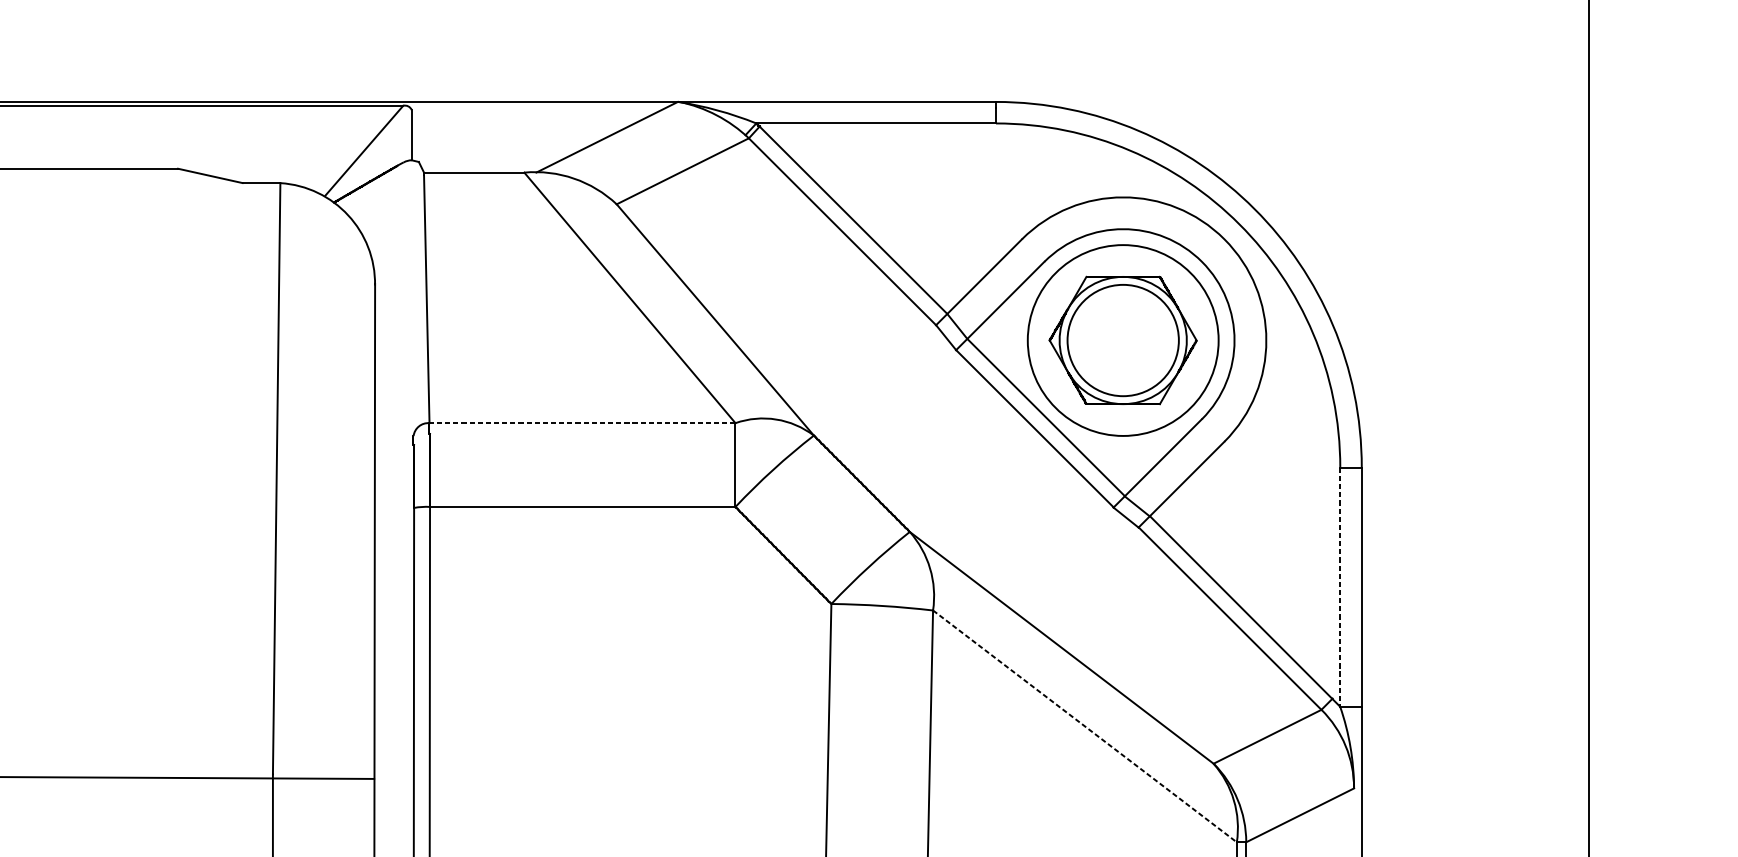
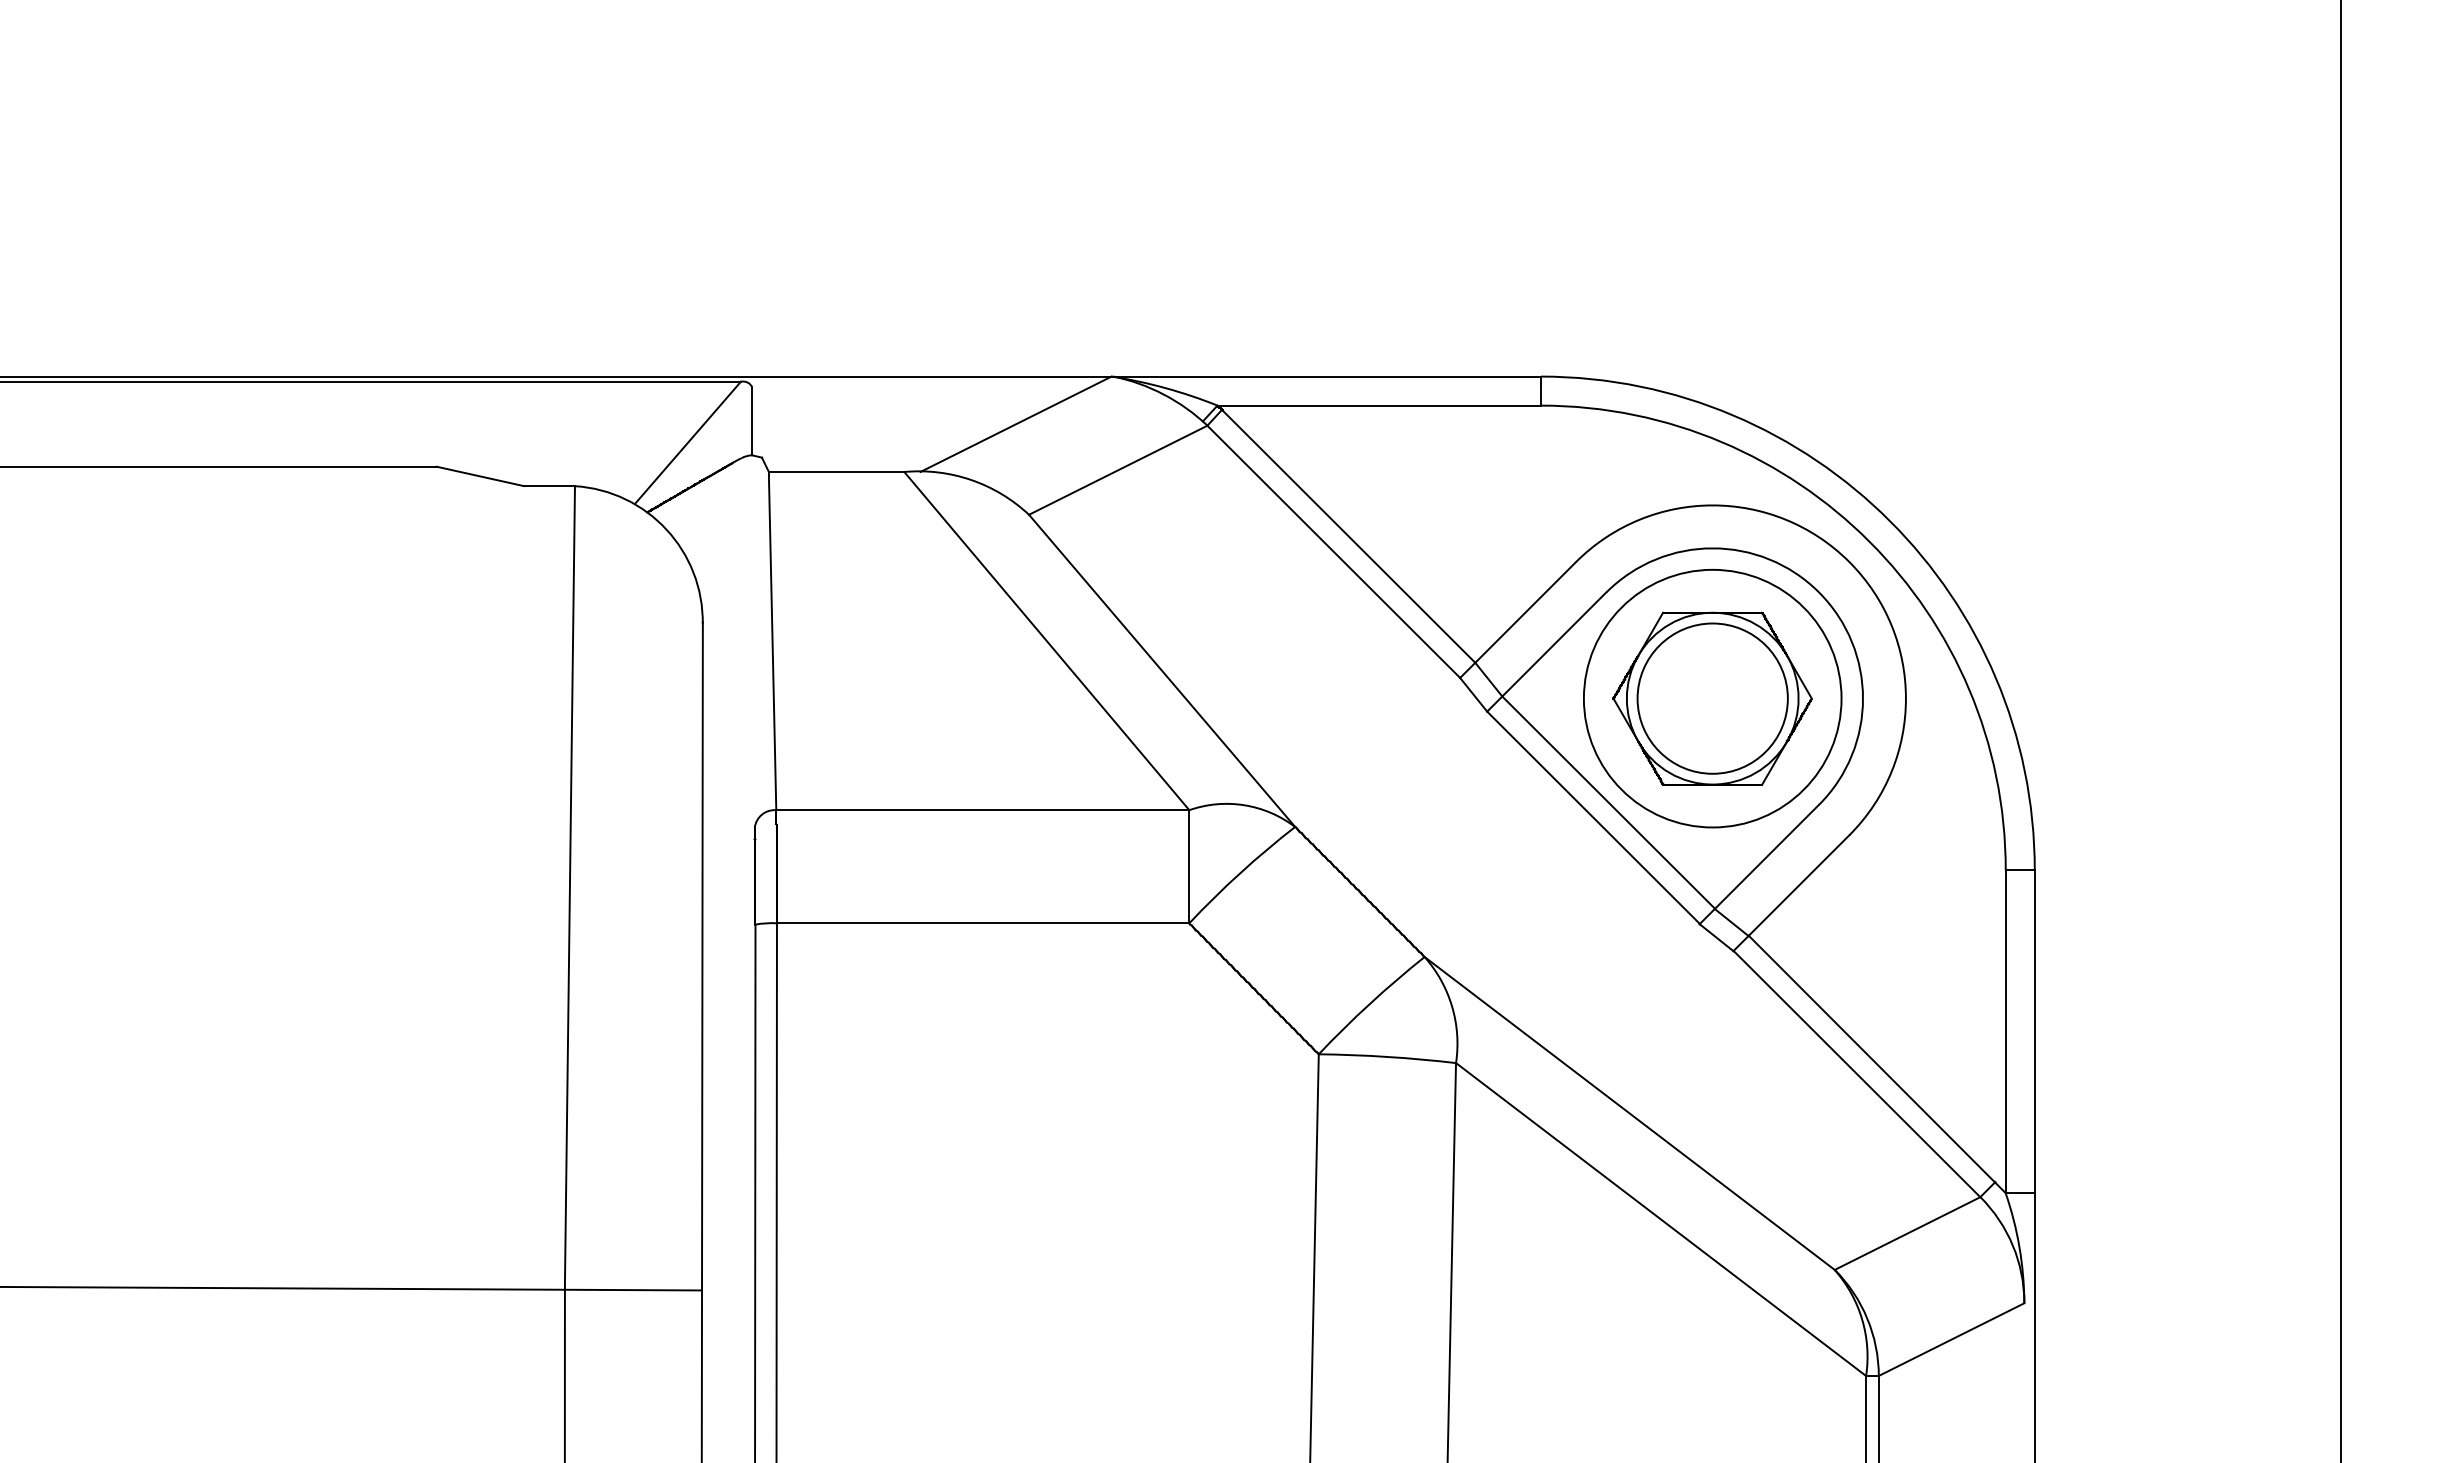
line: (582, 423) -> (982, 810), dashed -> solid
line: (1340, 587) -> (2005, 1032), dashed -> solid
line: (1085, 726) -> (1661, 1219), dashed -> solid

